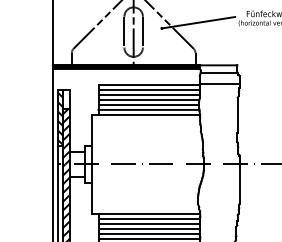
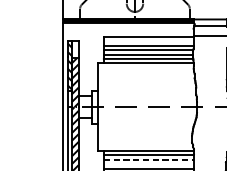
line: (148, 90) -> (148, 41), removed
line: (149, 223) -> (149, 159), solid -> dashed
line: (149, 228) -> (149, 164), removed

